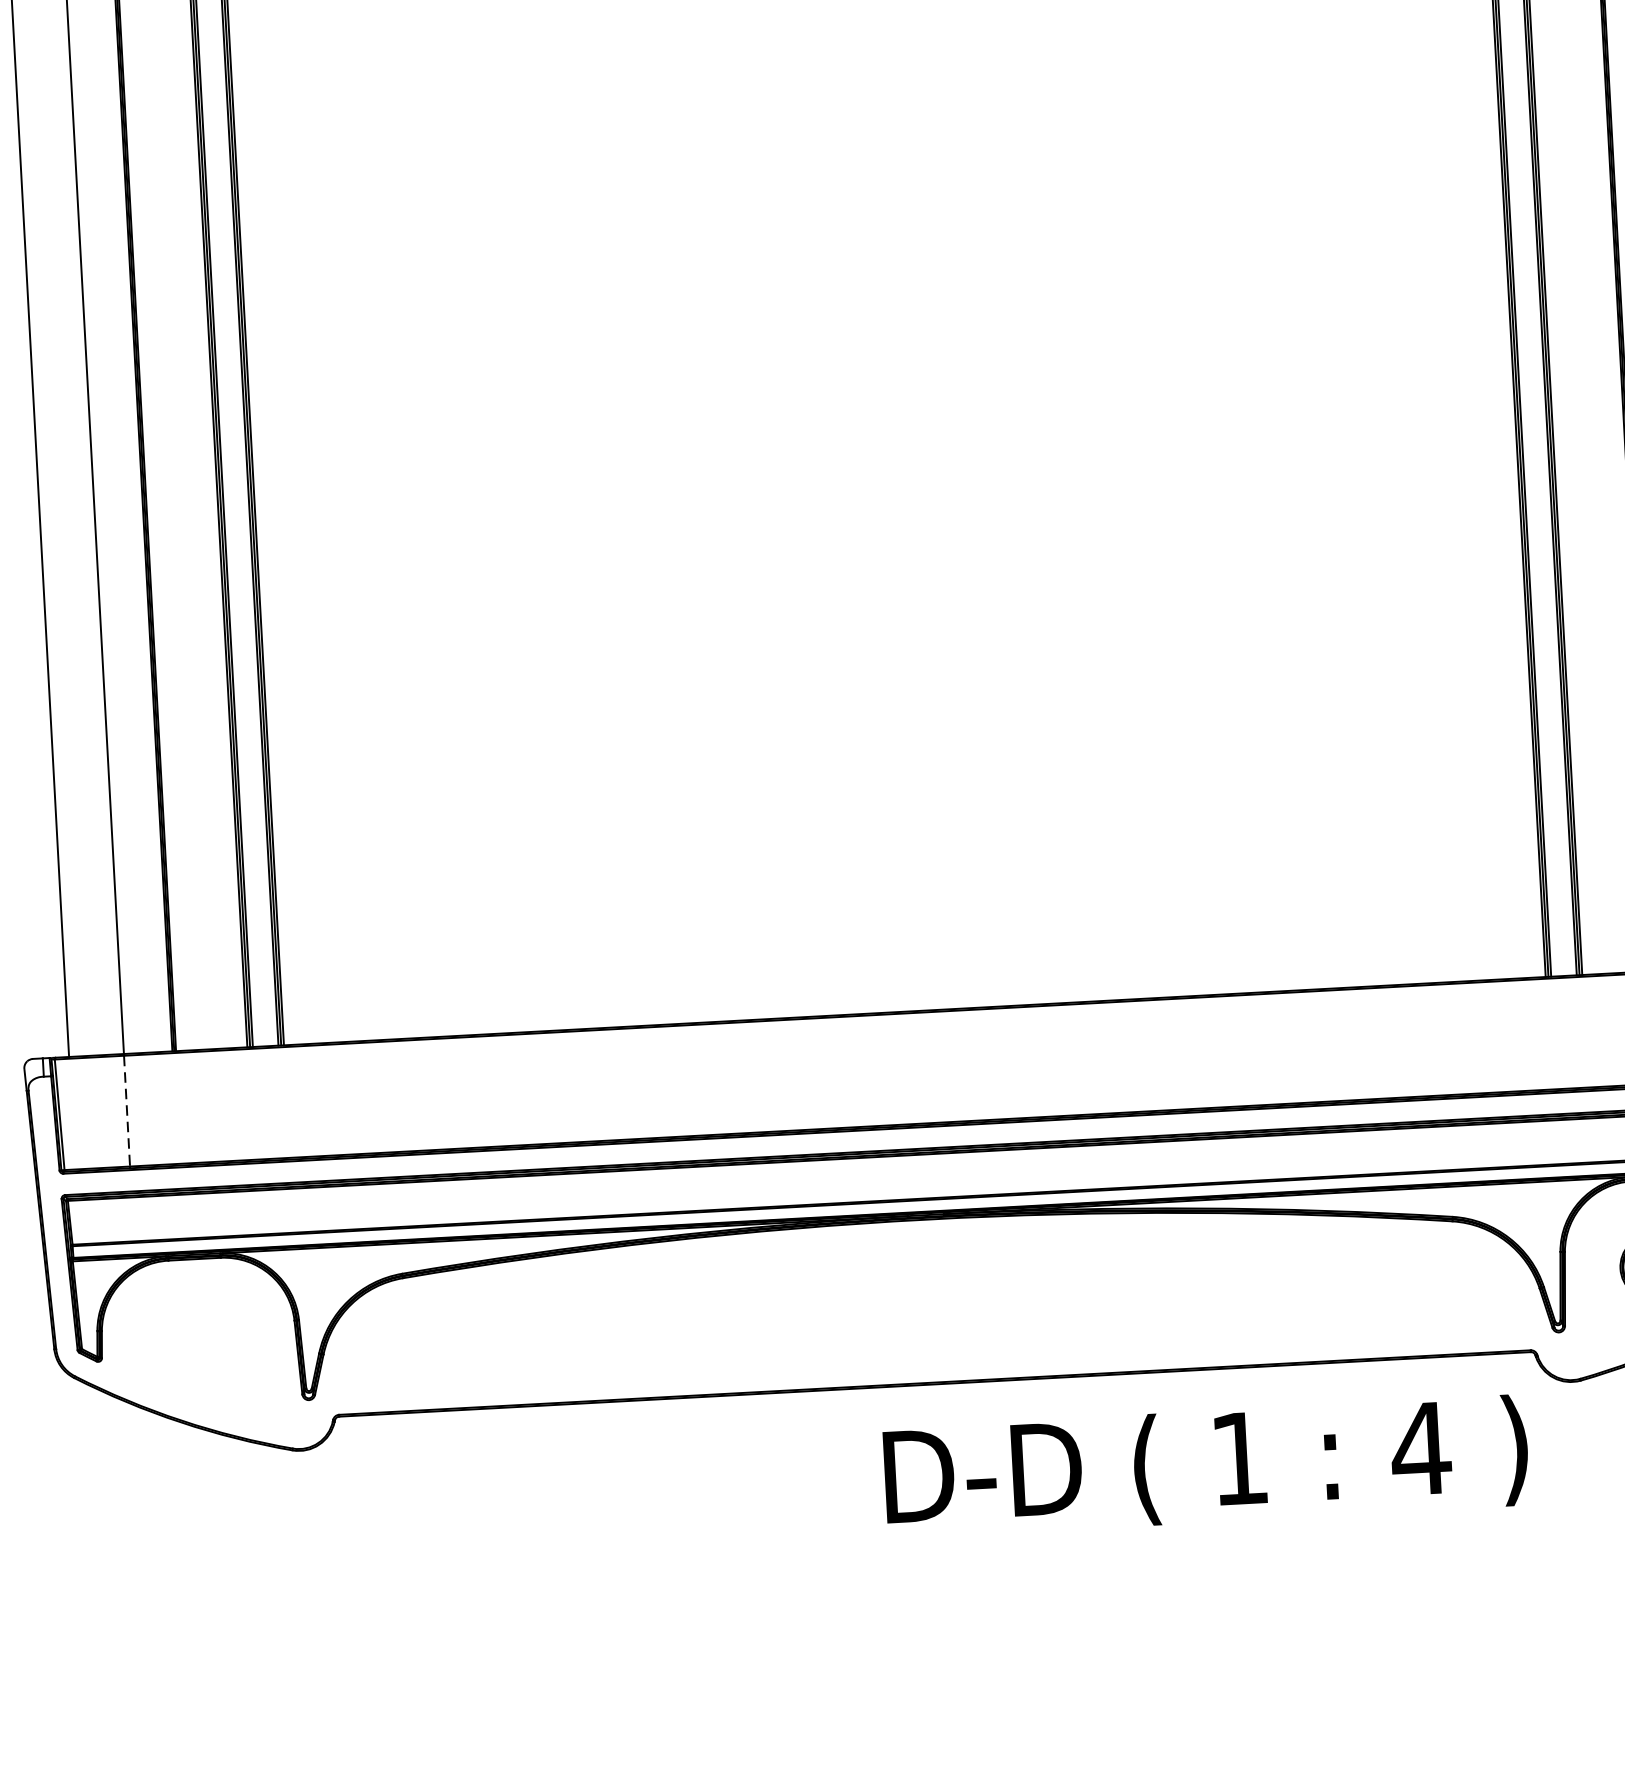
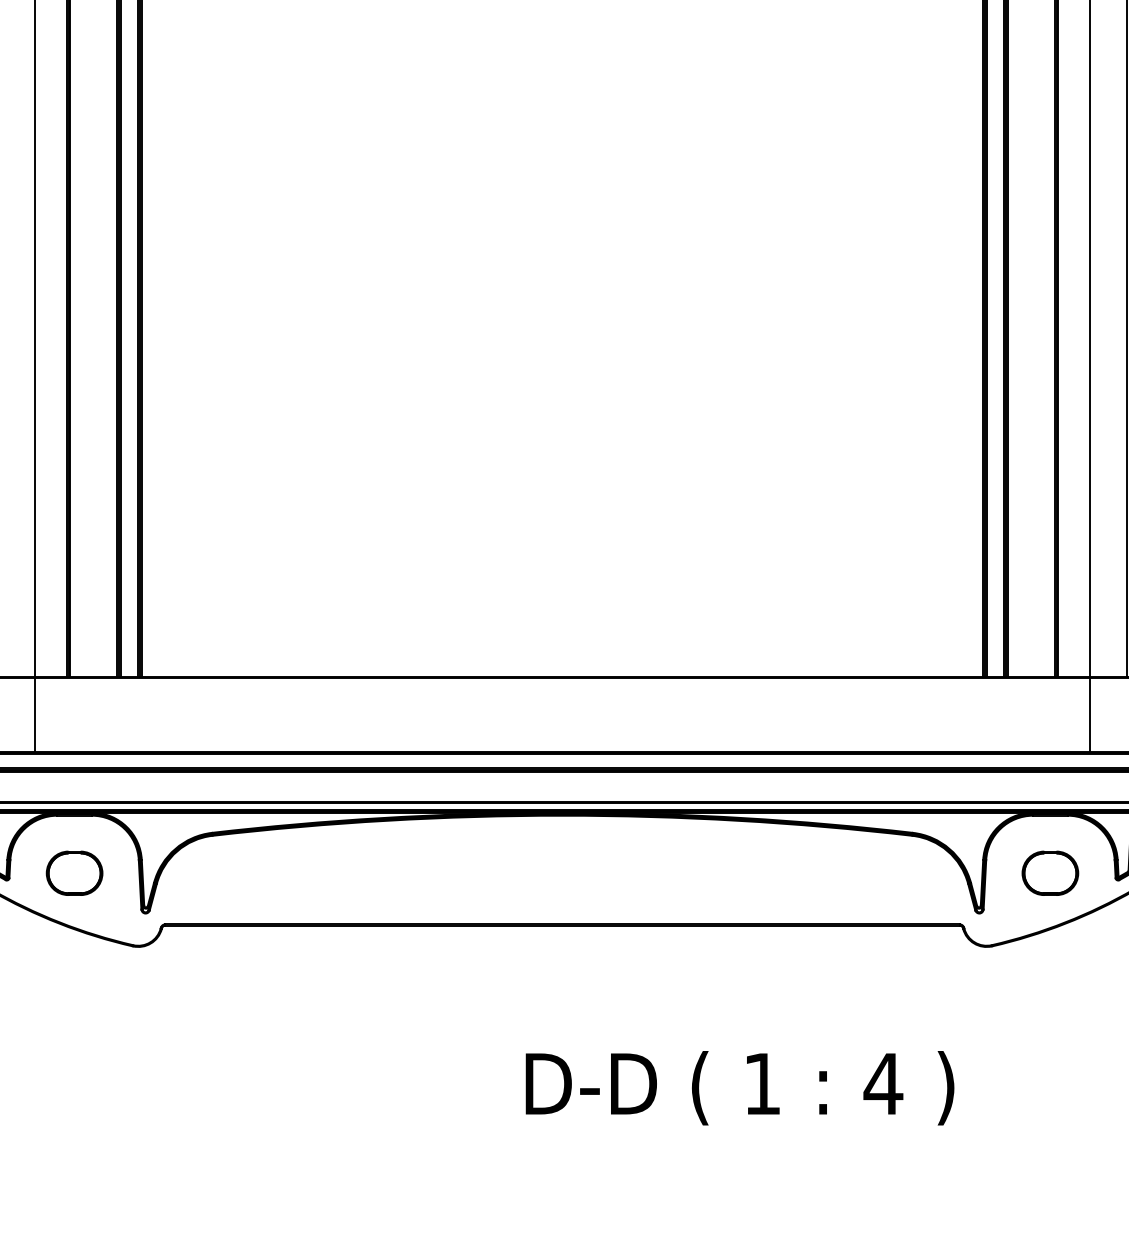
line: (126, 1110) -> (34, 714), dashed -> solid
part: (199, 1344) -> (74, 872), added
text: (1205, 1467) -> (739, 1088), moved

